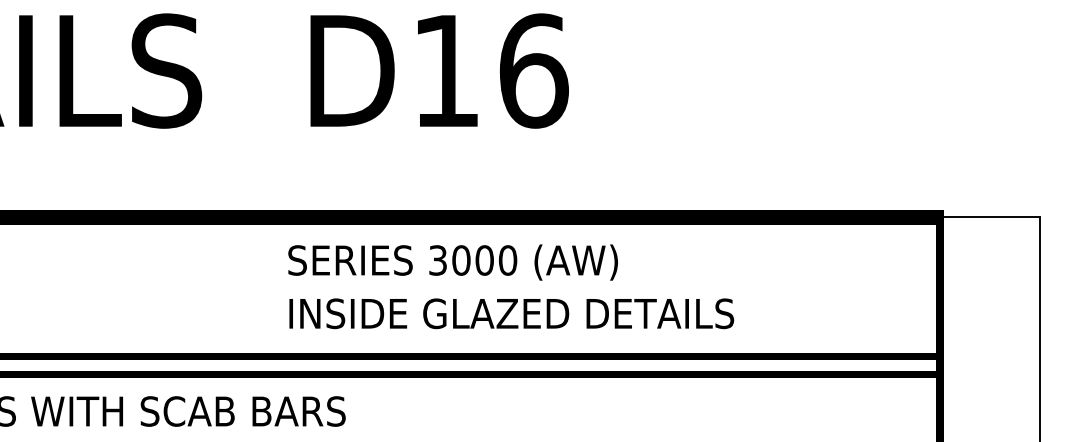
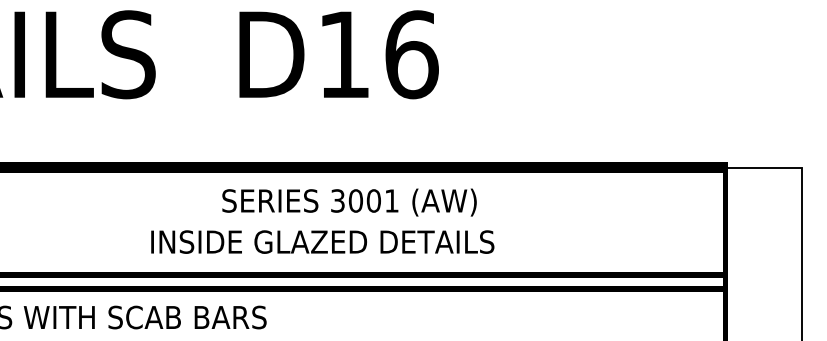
text: (507, 259) -> (391, 200), 3000 -> 3001
text: (511, 312) -> (322, 241), moved

